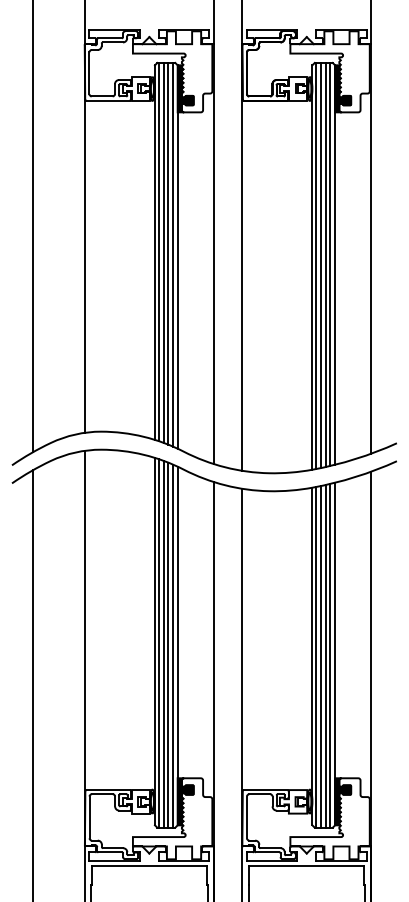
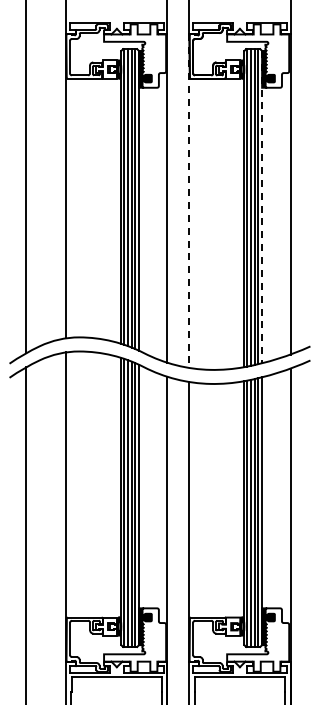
line: (242, 257) -> (189, 201), solid -> dashed
line: (335, 265) -> (262, 207), solid -> dashed

